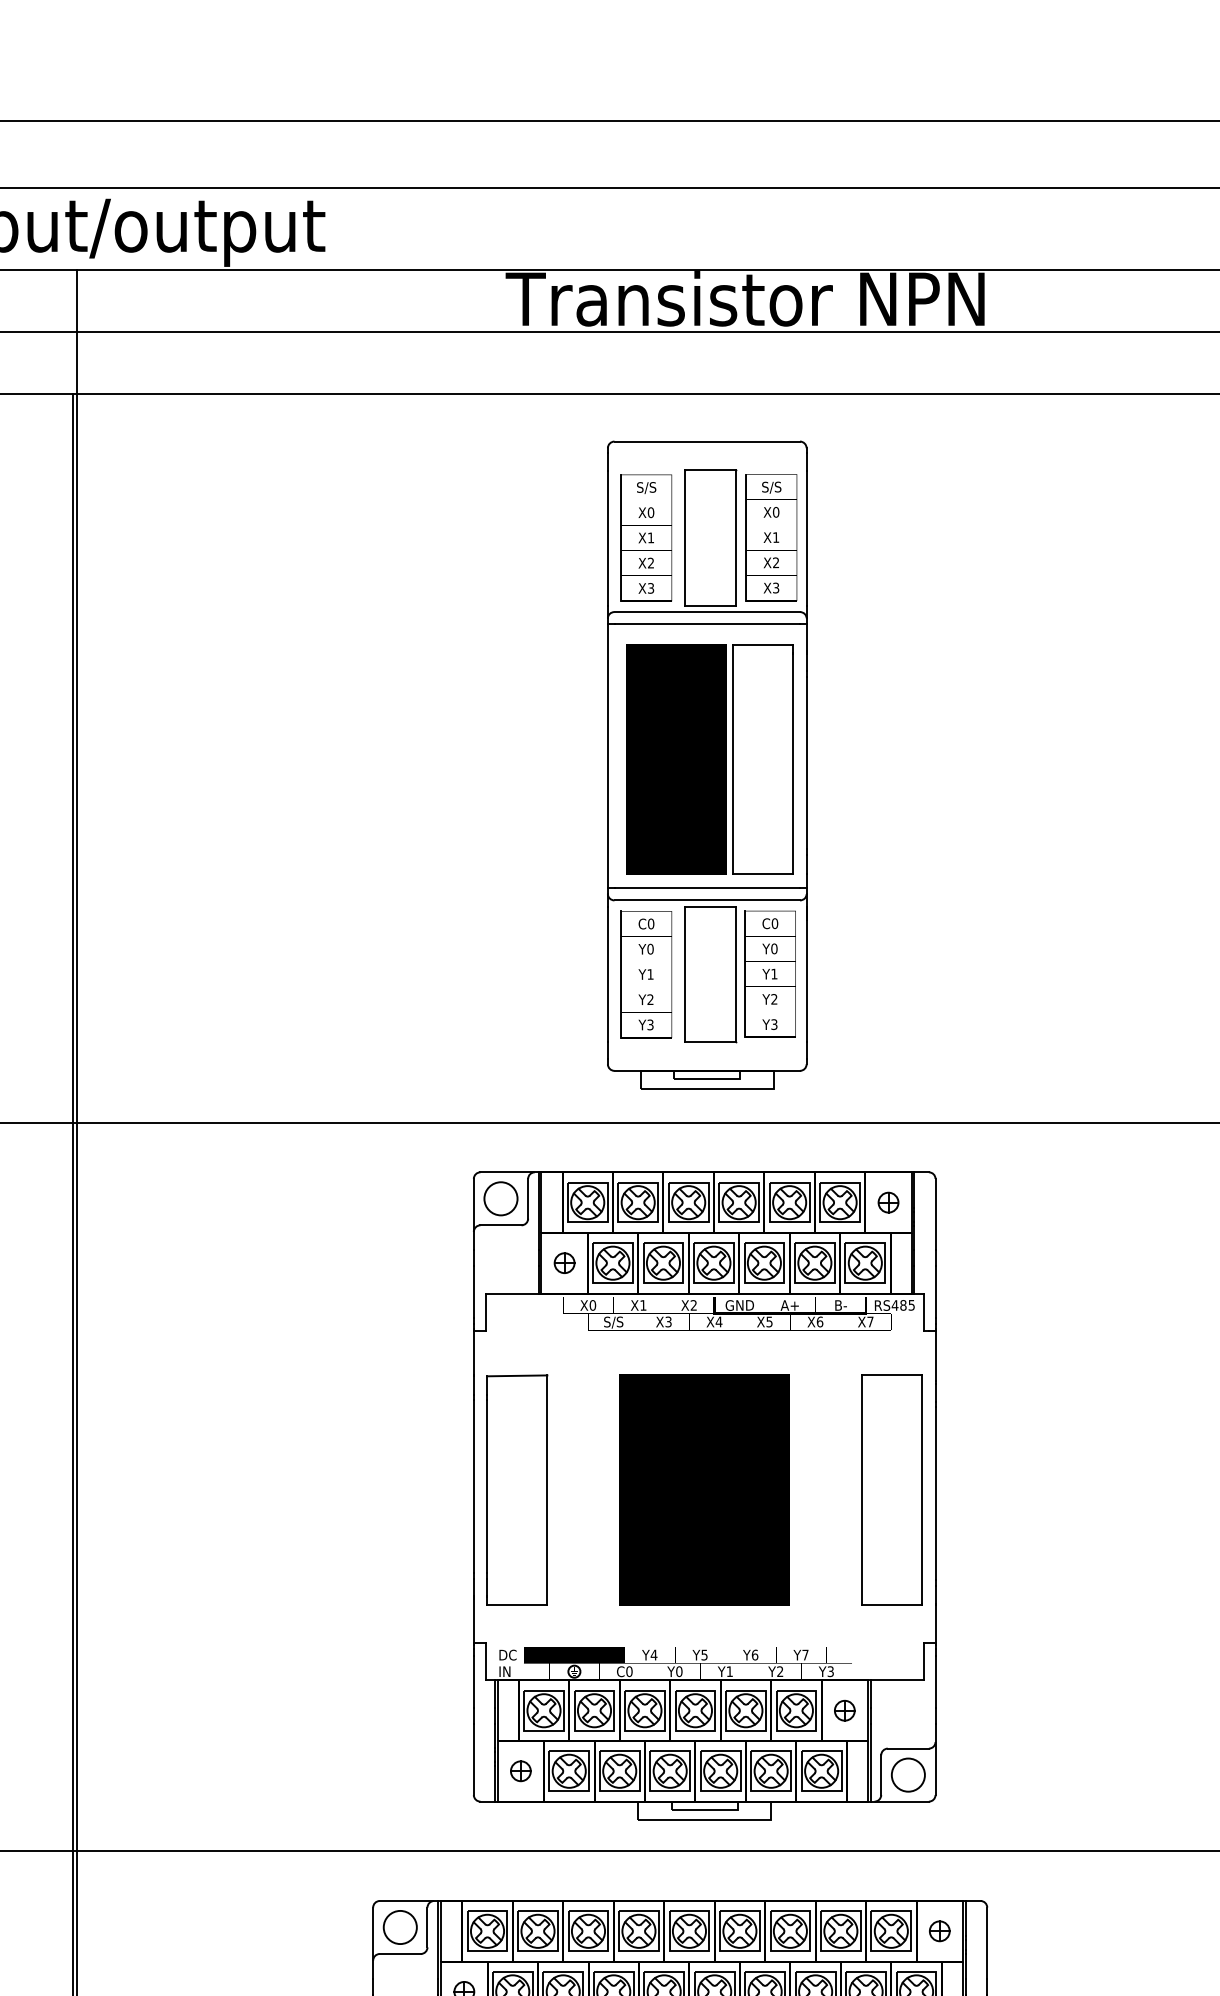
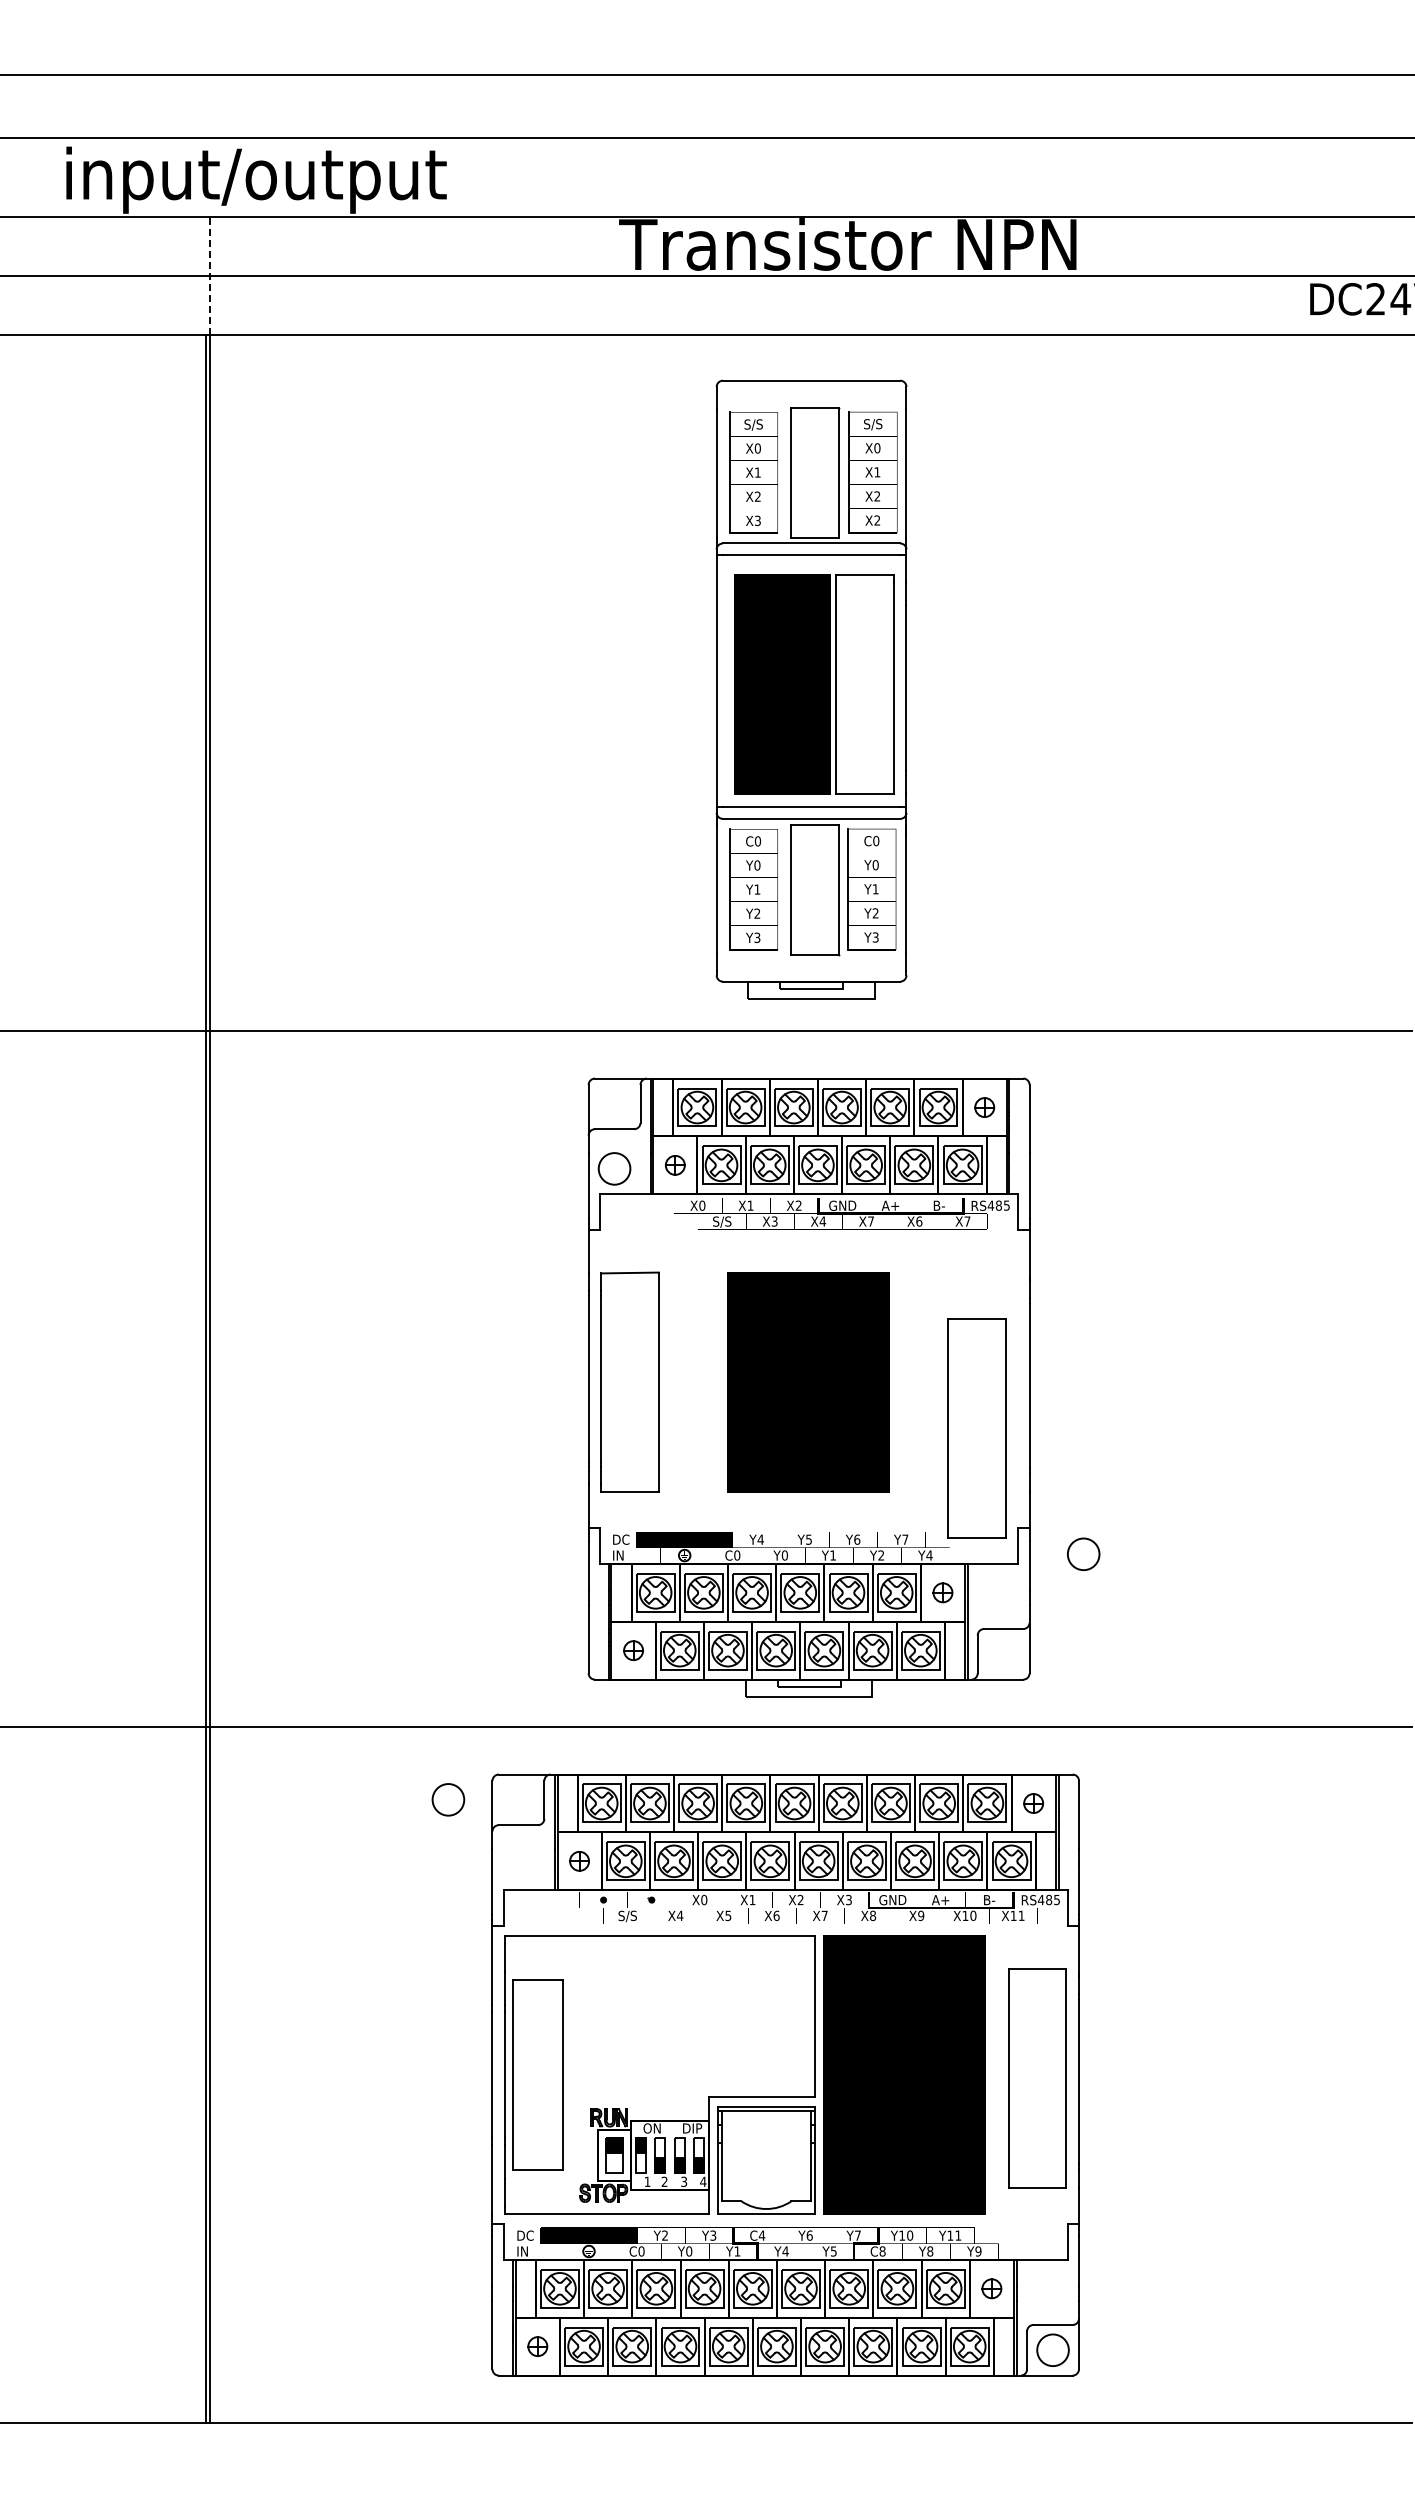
line: (76, 331) -> (209, 275), solid -> dashed
text: (776, 588) -> (877, 520), X3 -> X2
circle: (500, 1198) -> (614, 1168), moved
text: (768, 1321) -> (870, 1221), X5 -> X7
part: (891, 1490) -> (976, 1428), moved
text: (830, 1671) -> (929, 1555), Y3 -> Y4
circle: (908, 1774) -> (1083, 1553), moved
circle: (400, 1927) -> (448, 1799), moved

